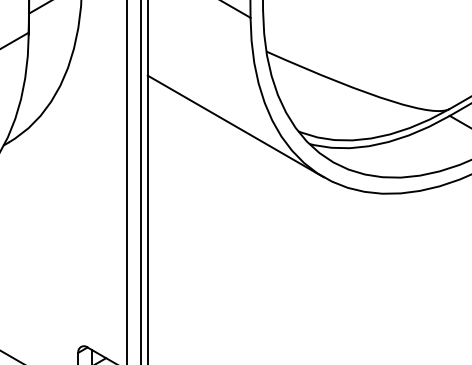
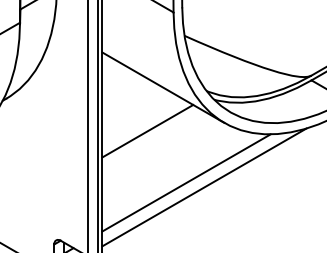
line: (212, 188) -> (147, 130), added
line: (269, 263) -> (186, 182), added
line: (295, 270) -> (204, 187), added

